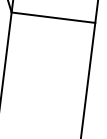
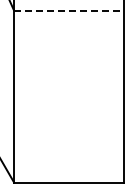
line: (53, 17) -> (68, 10), solid -> dashed

